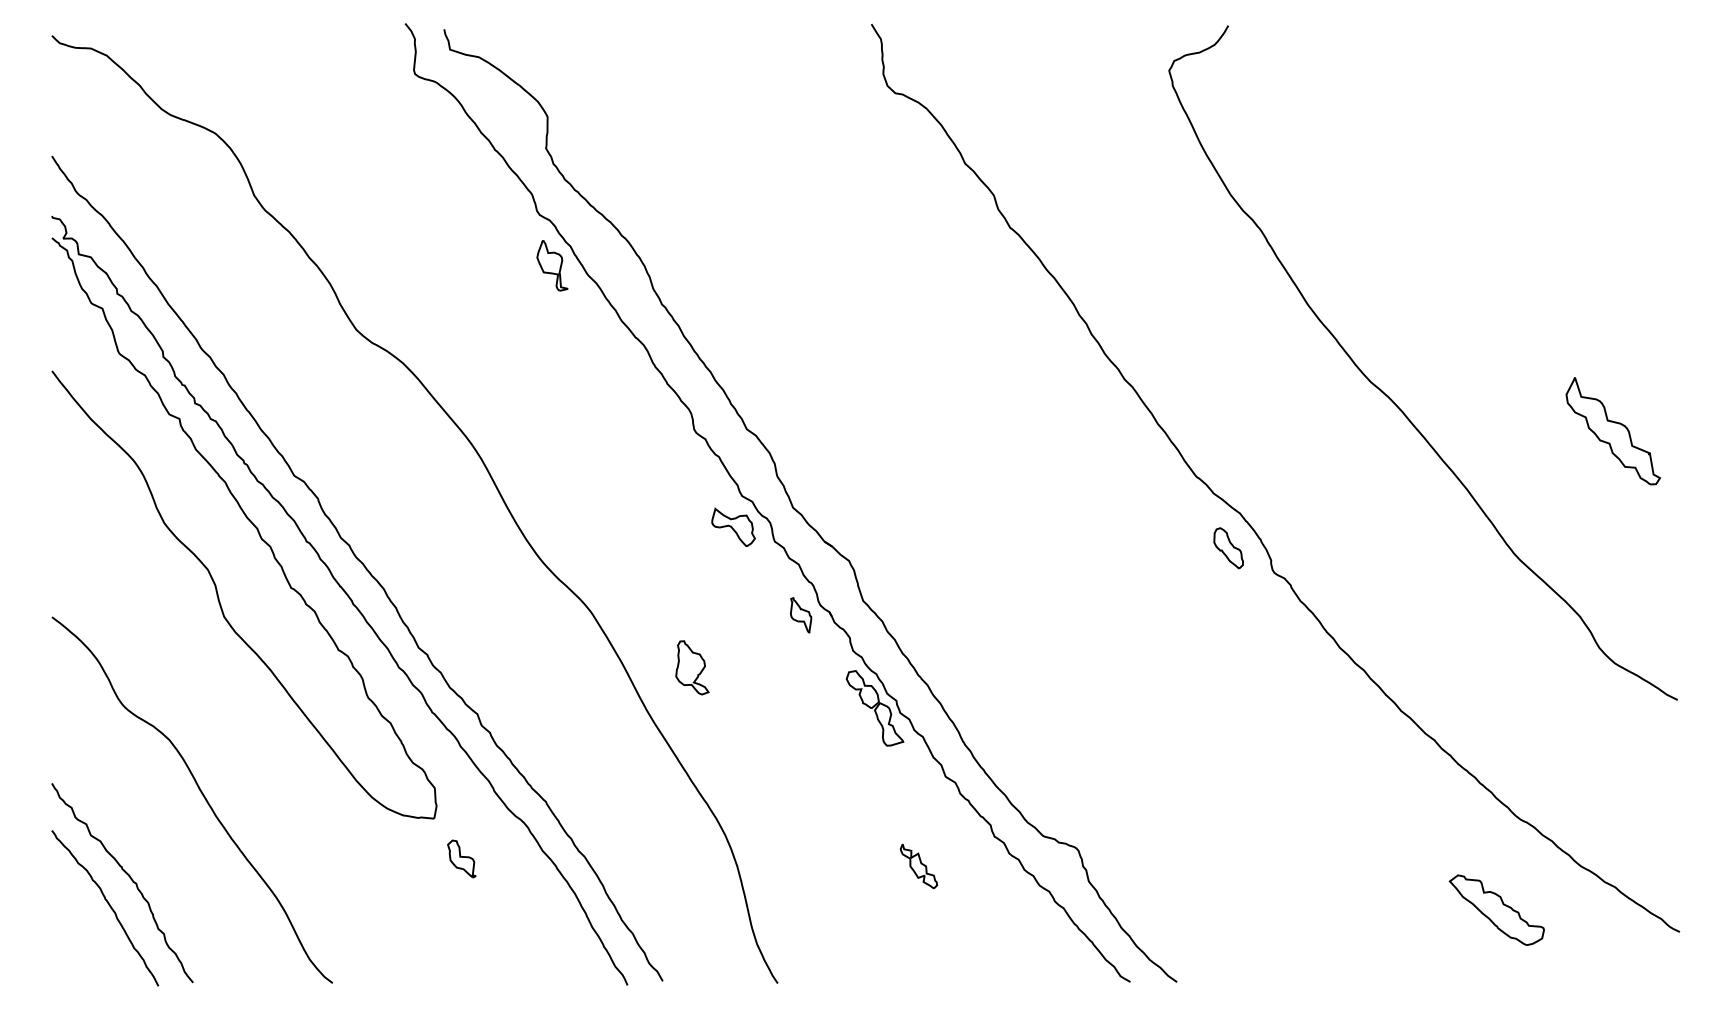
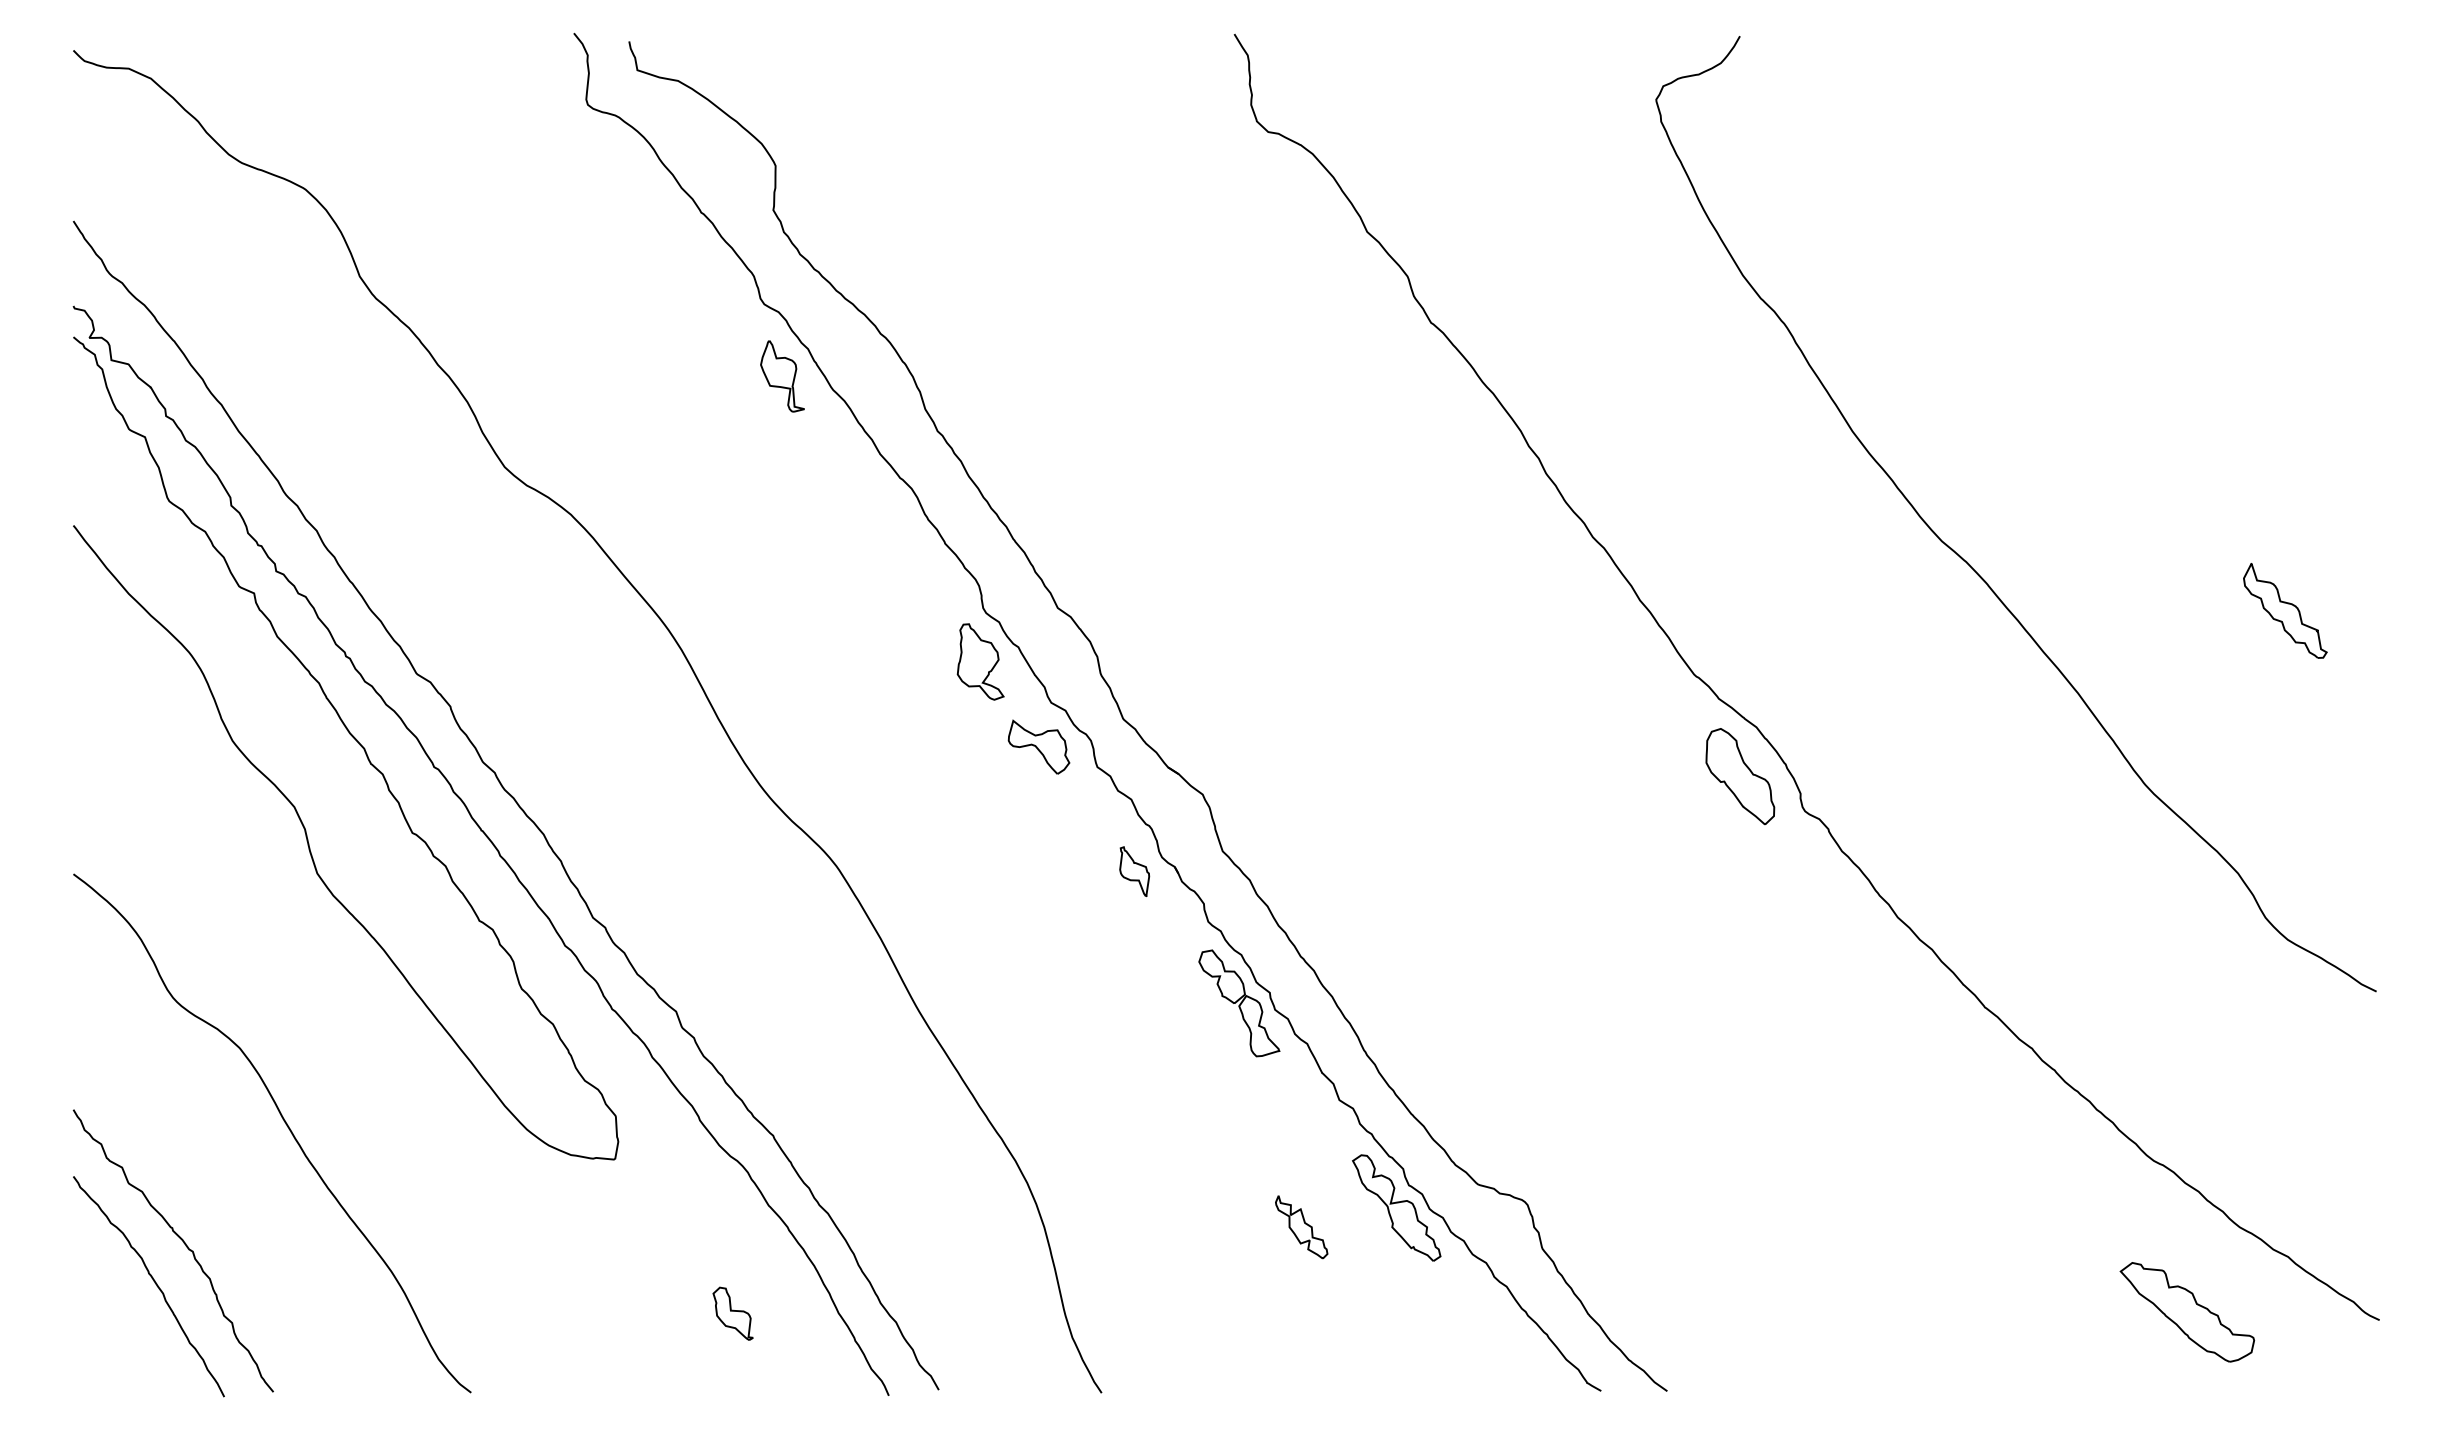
part: (1613, 431) -> (2285, 610), size x0.62
part: (1228, 548) -> (1740, 776), size x1.67
part: (692, 667) -> (980, 661), moved
part: (985, 852) -> (1396, 1207), added
part: (461, 858) -> (732, 1313), moved
part: (1496, 910) -> (2187, 1312), moved

